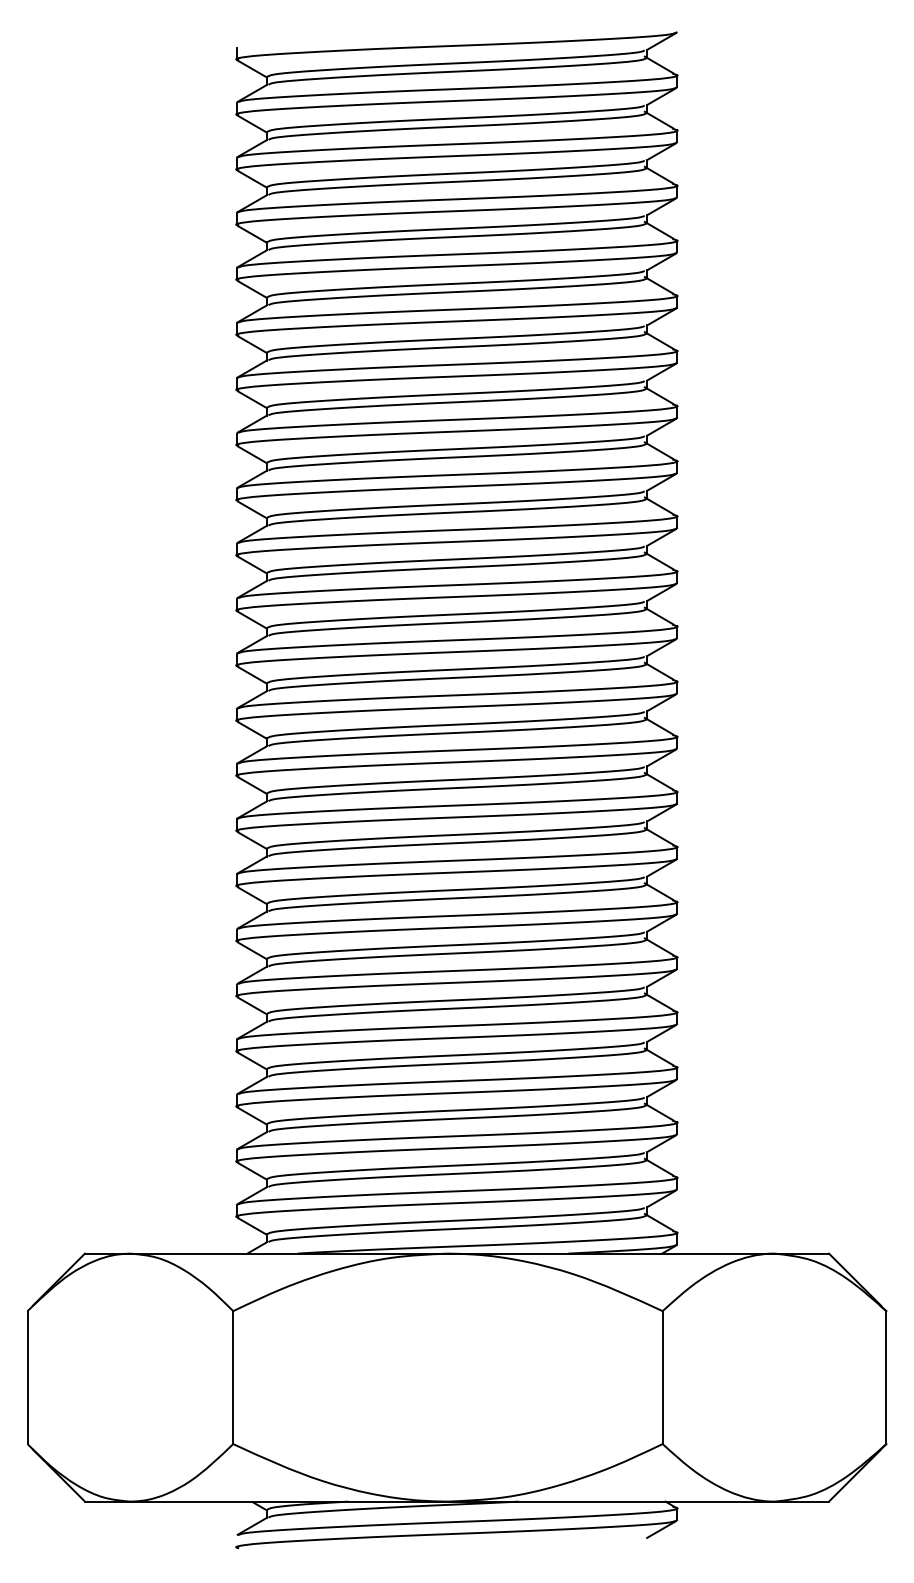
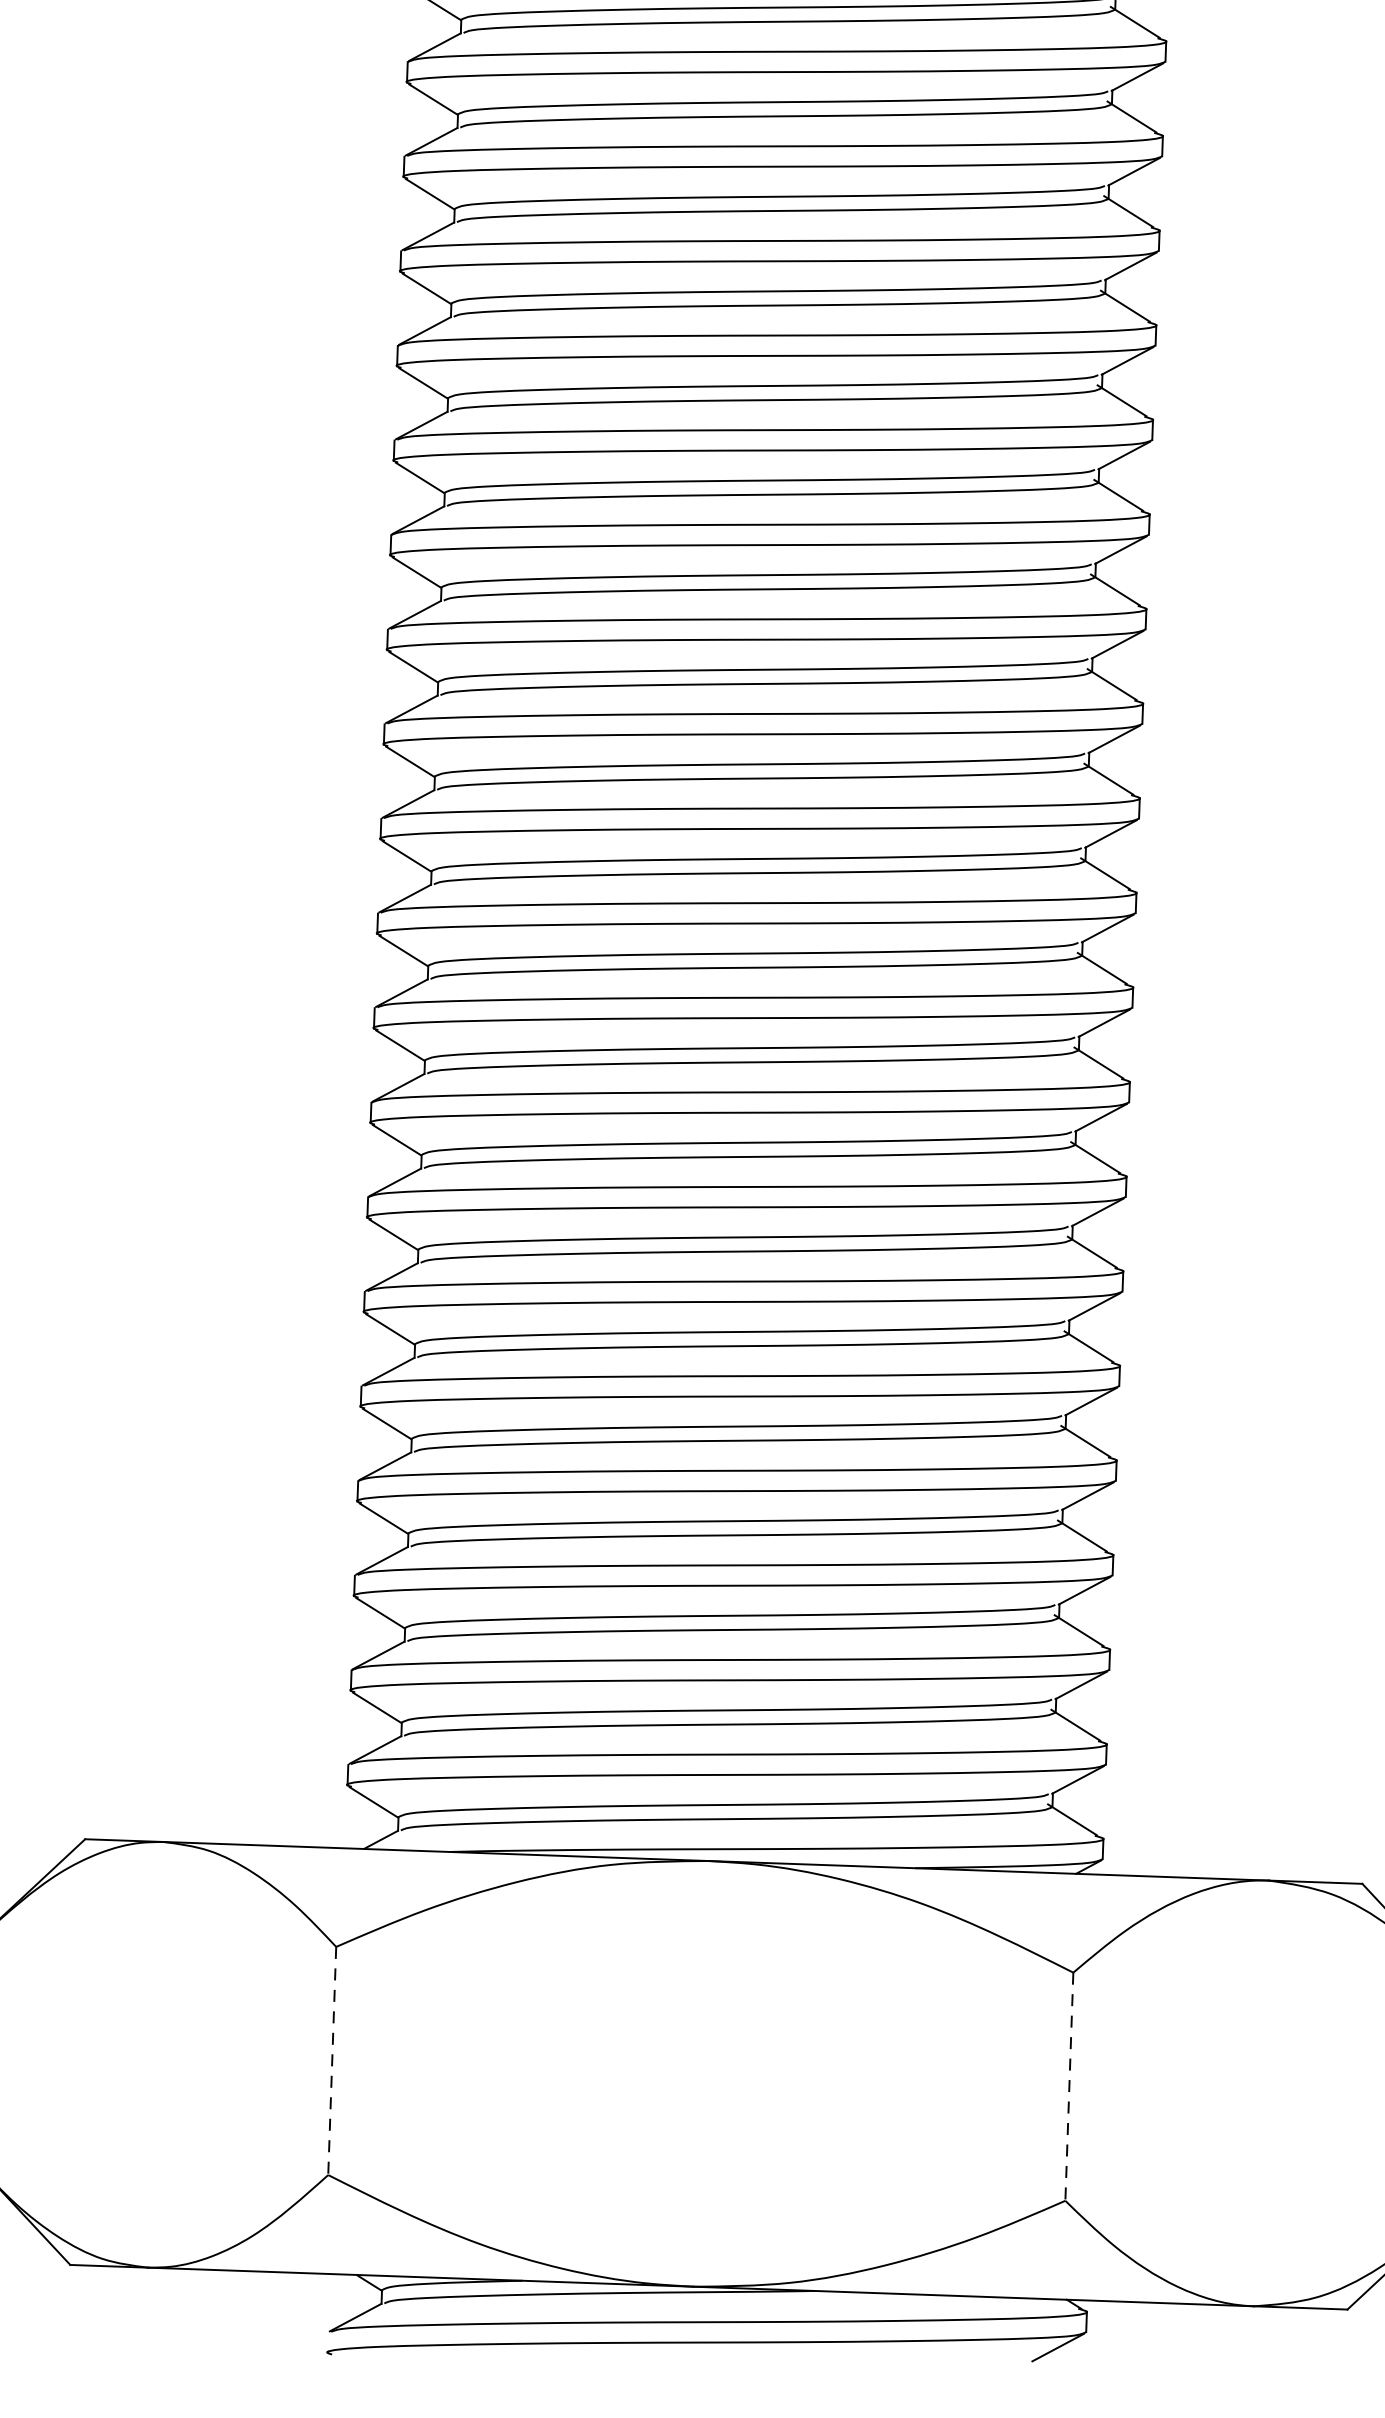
line: (233, 1378) -> (332, 2062), solid -> dashed
line: (662, 1378) -> (1069, 2088), solid -> dashed

